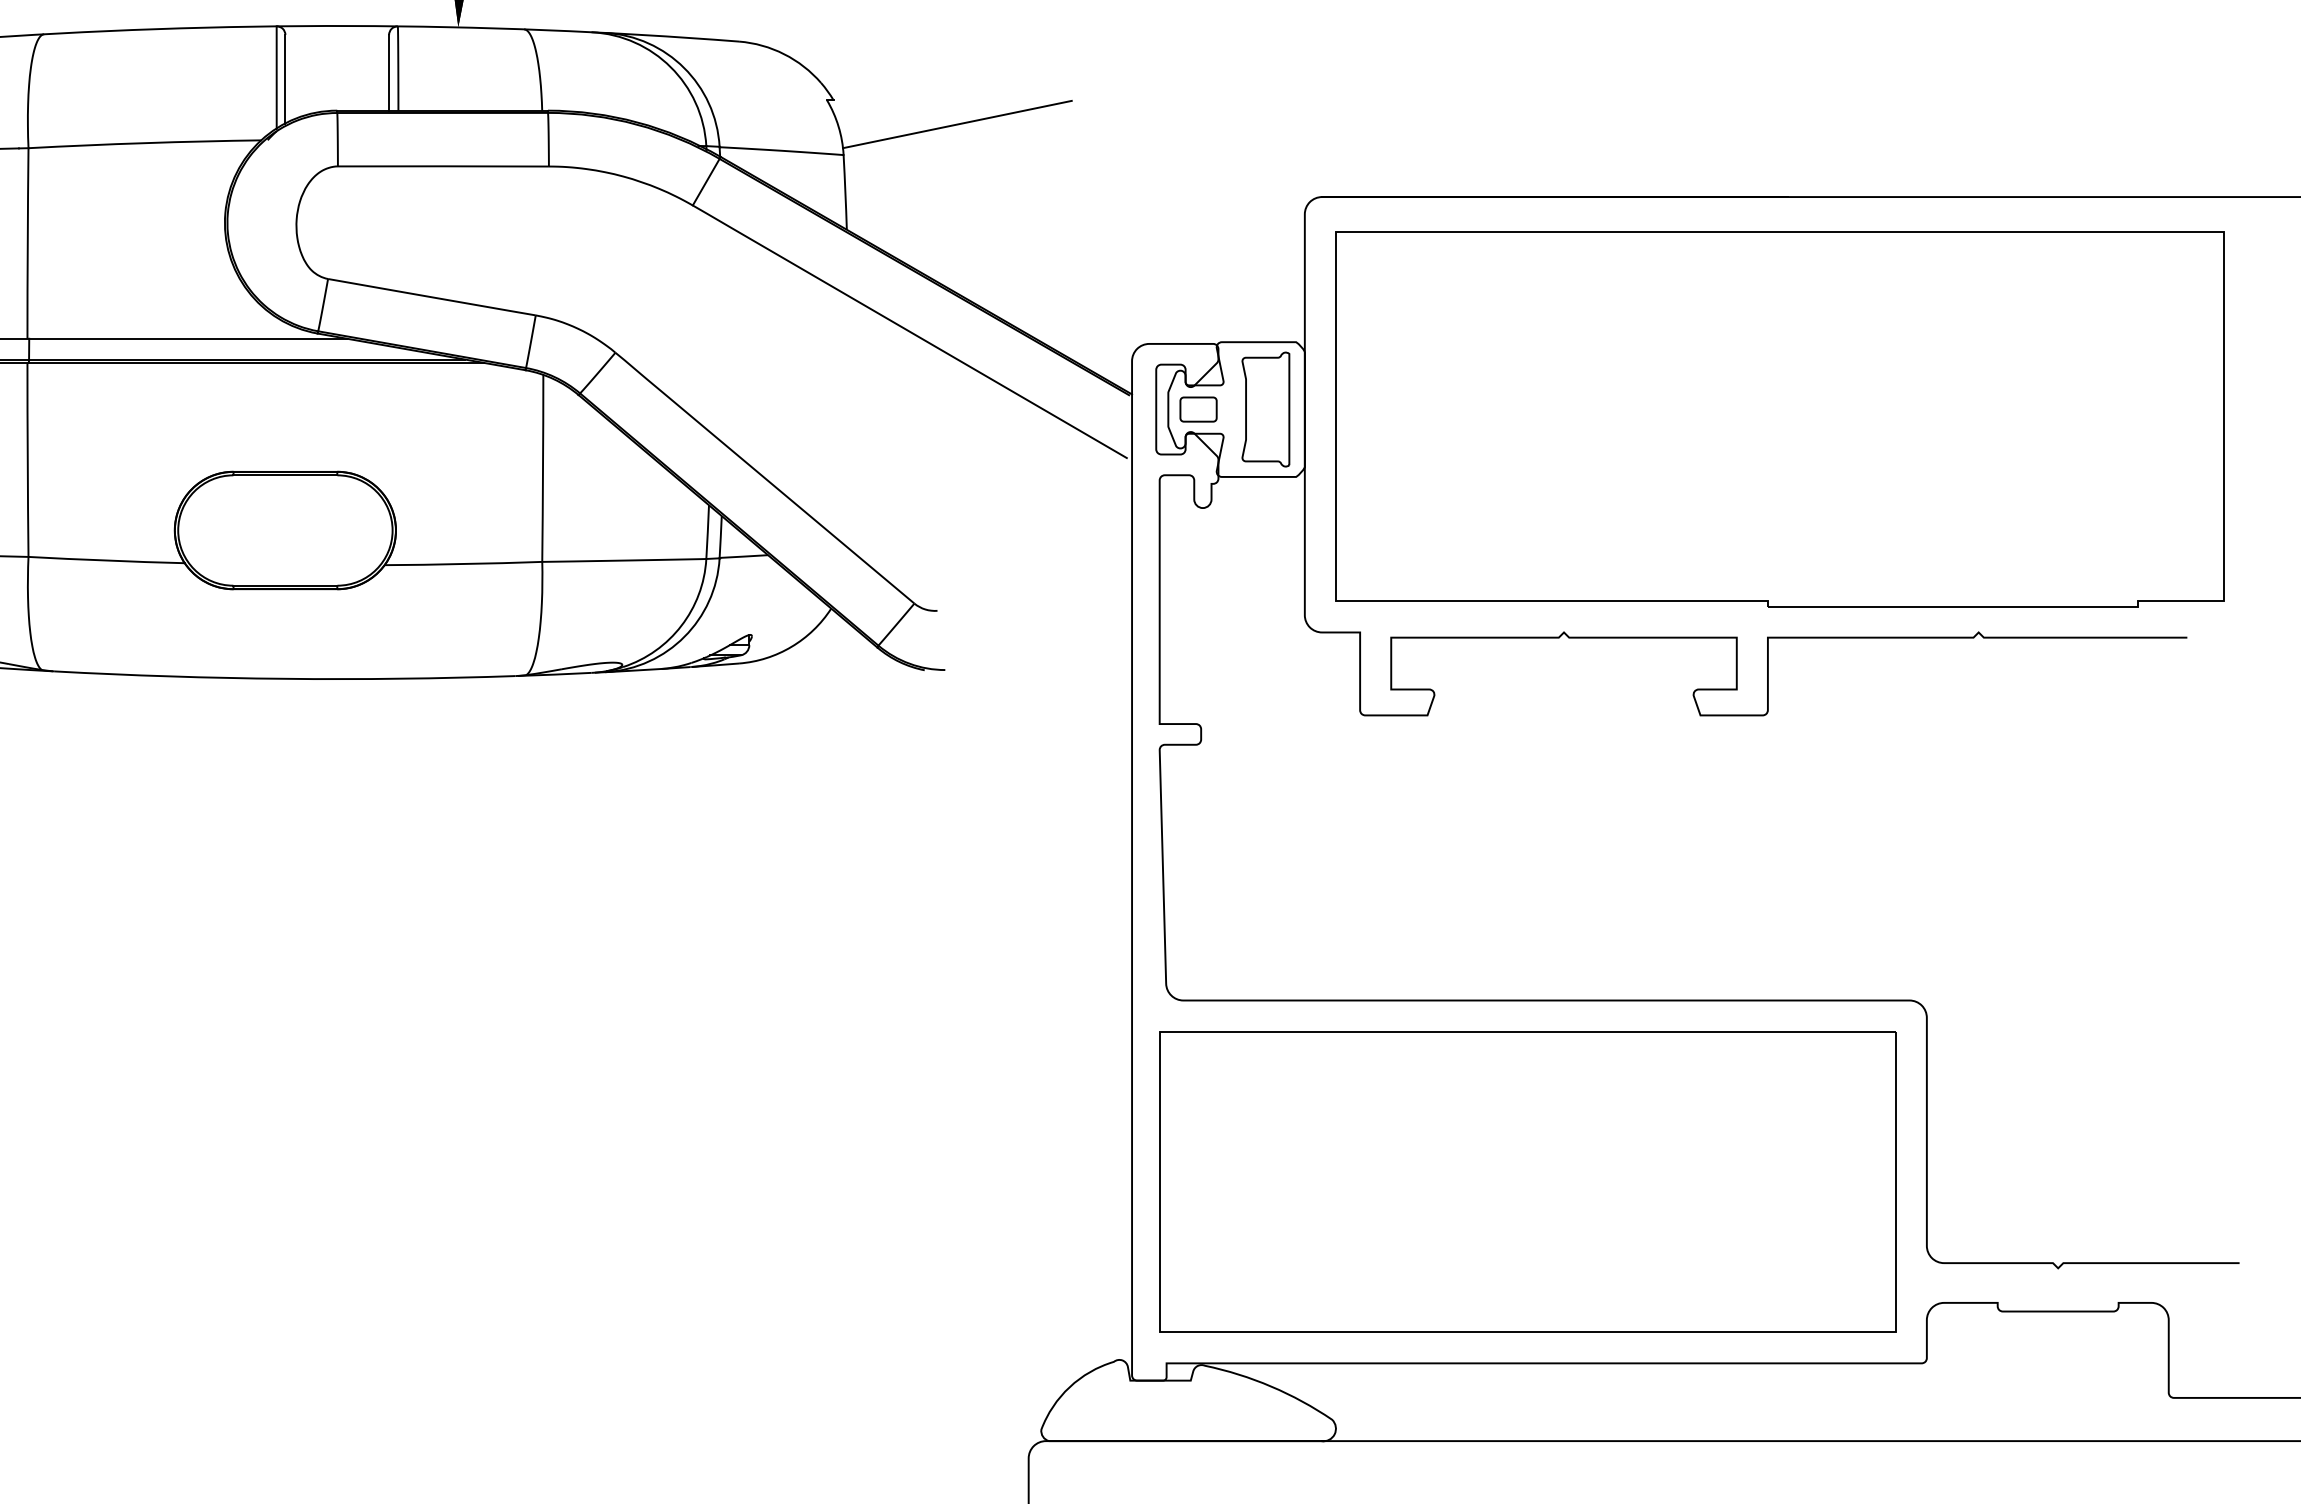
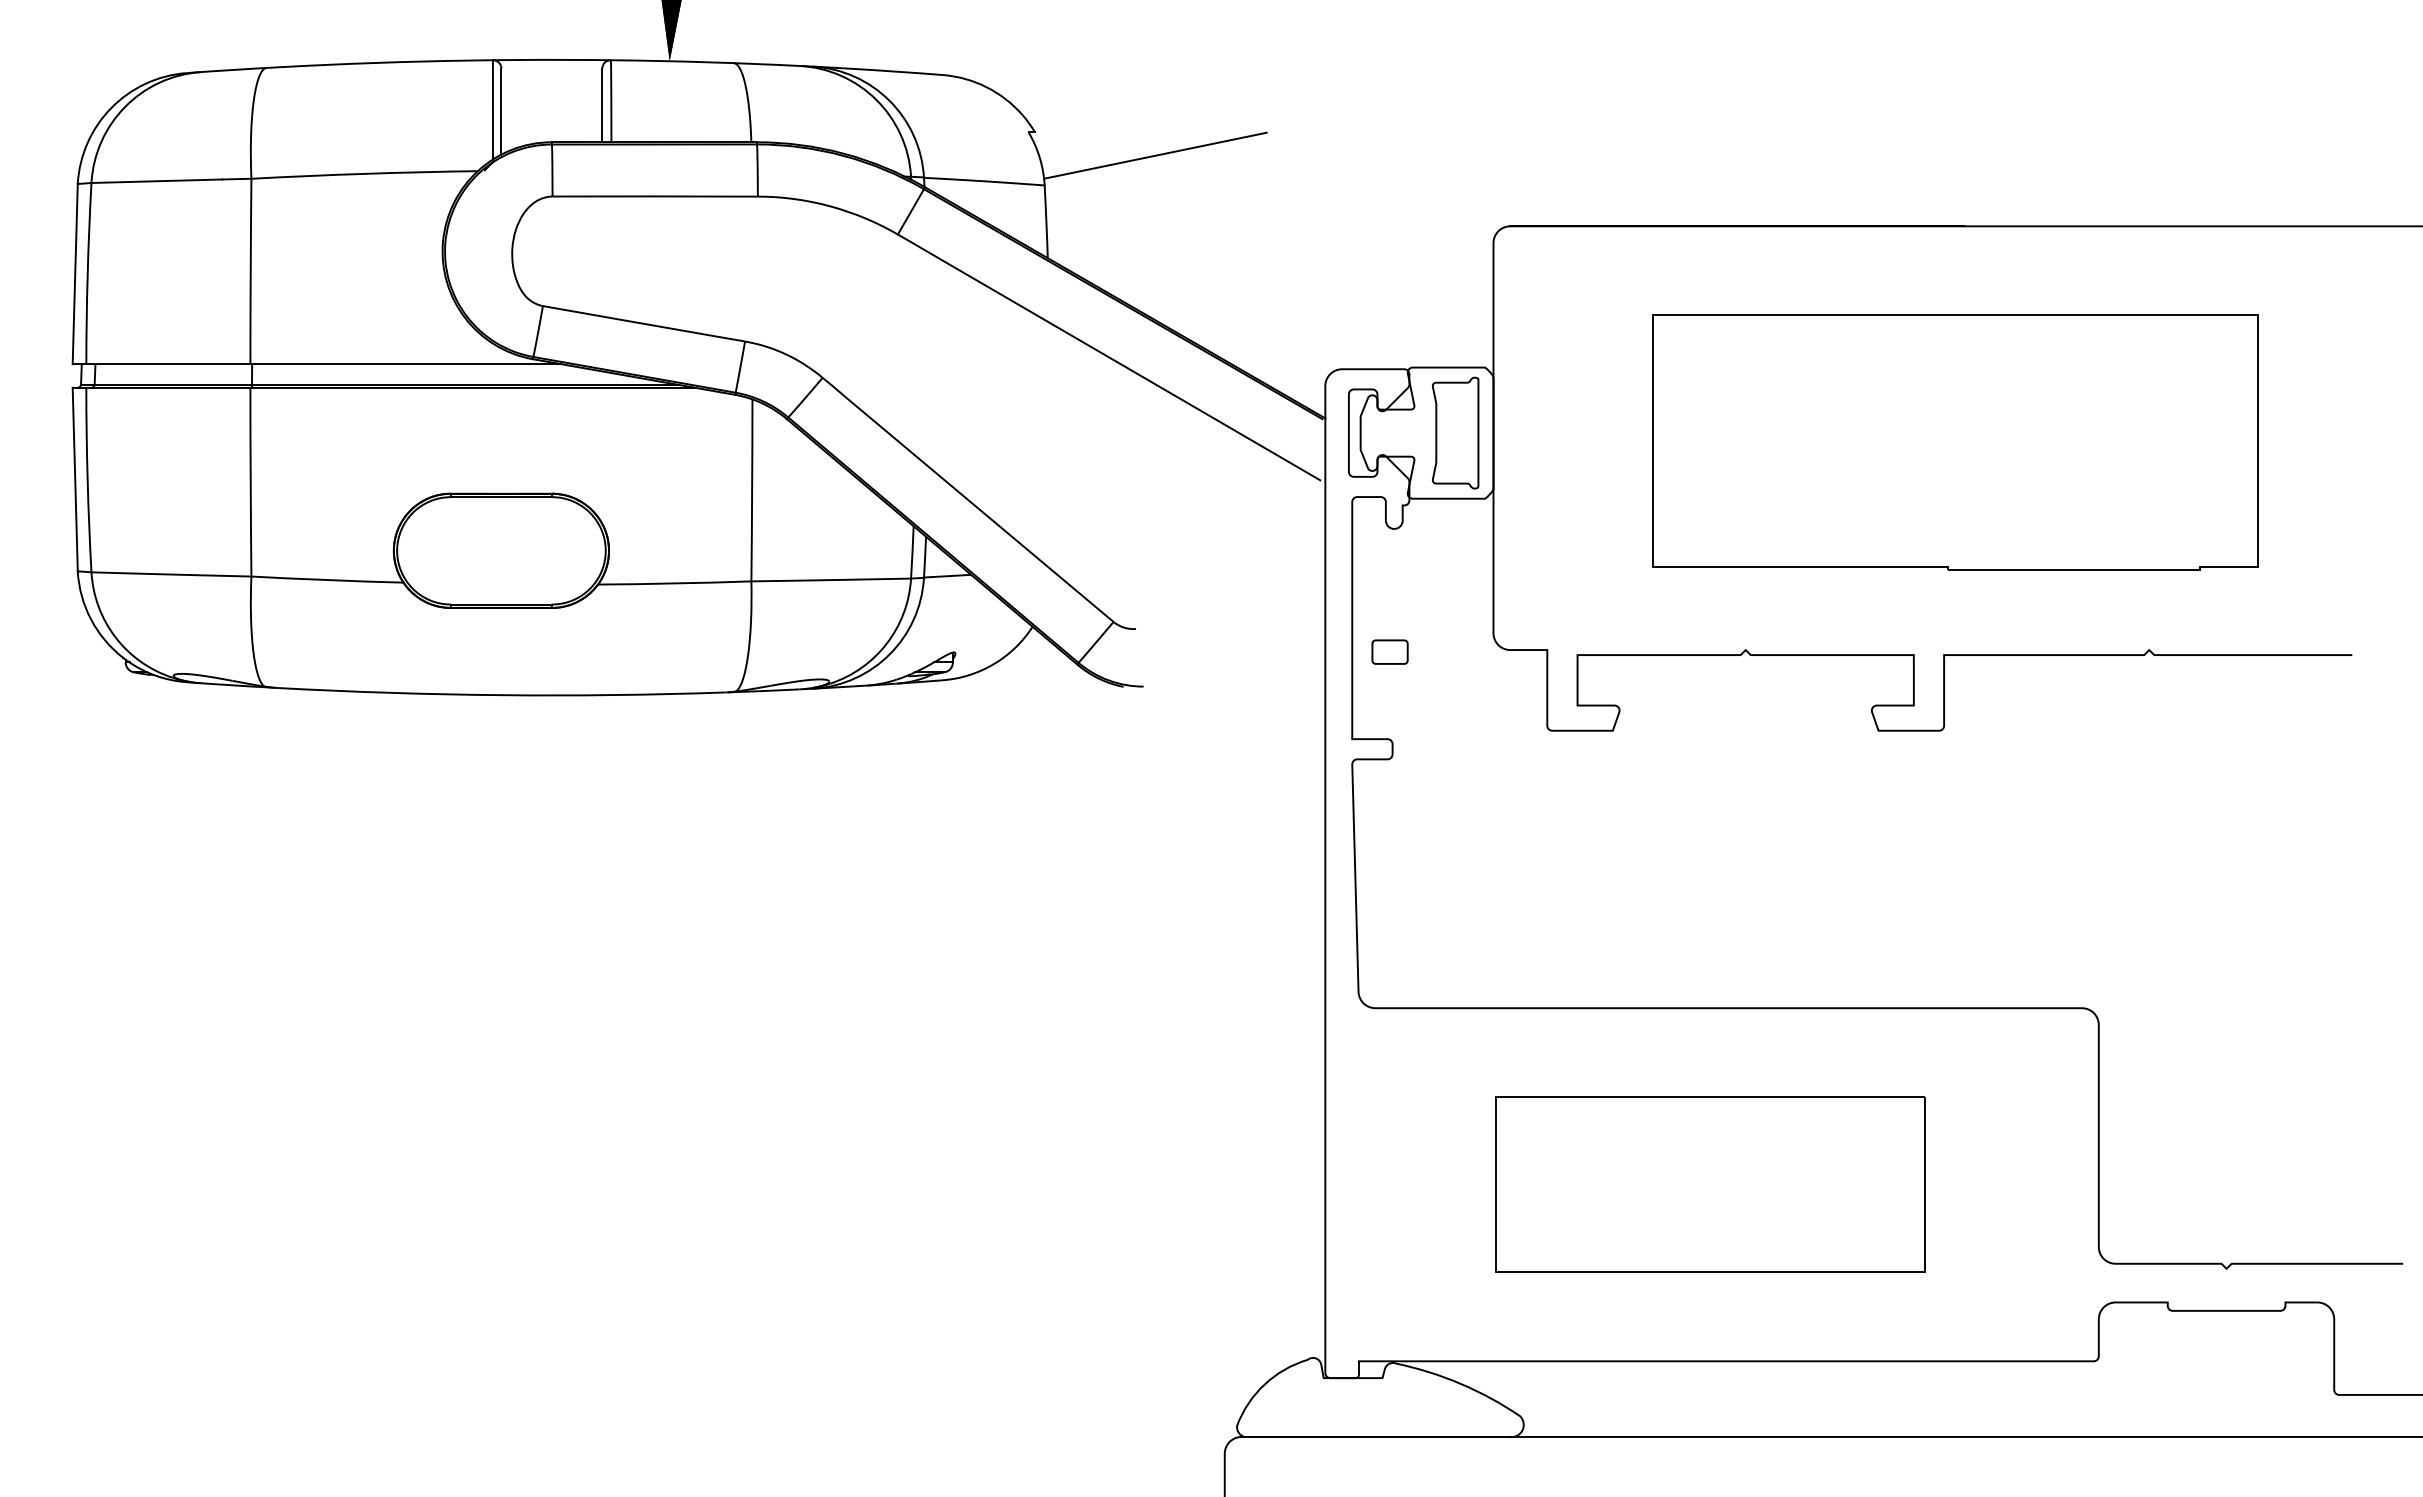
part: (1197, 408) -> (1389, 651), moved
part: (1779, 419) -> (1955, 442), size x0.7
part: (1527, 1181) -> (1710, 1184), size x0.6

